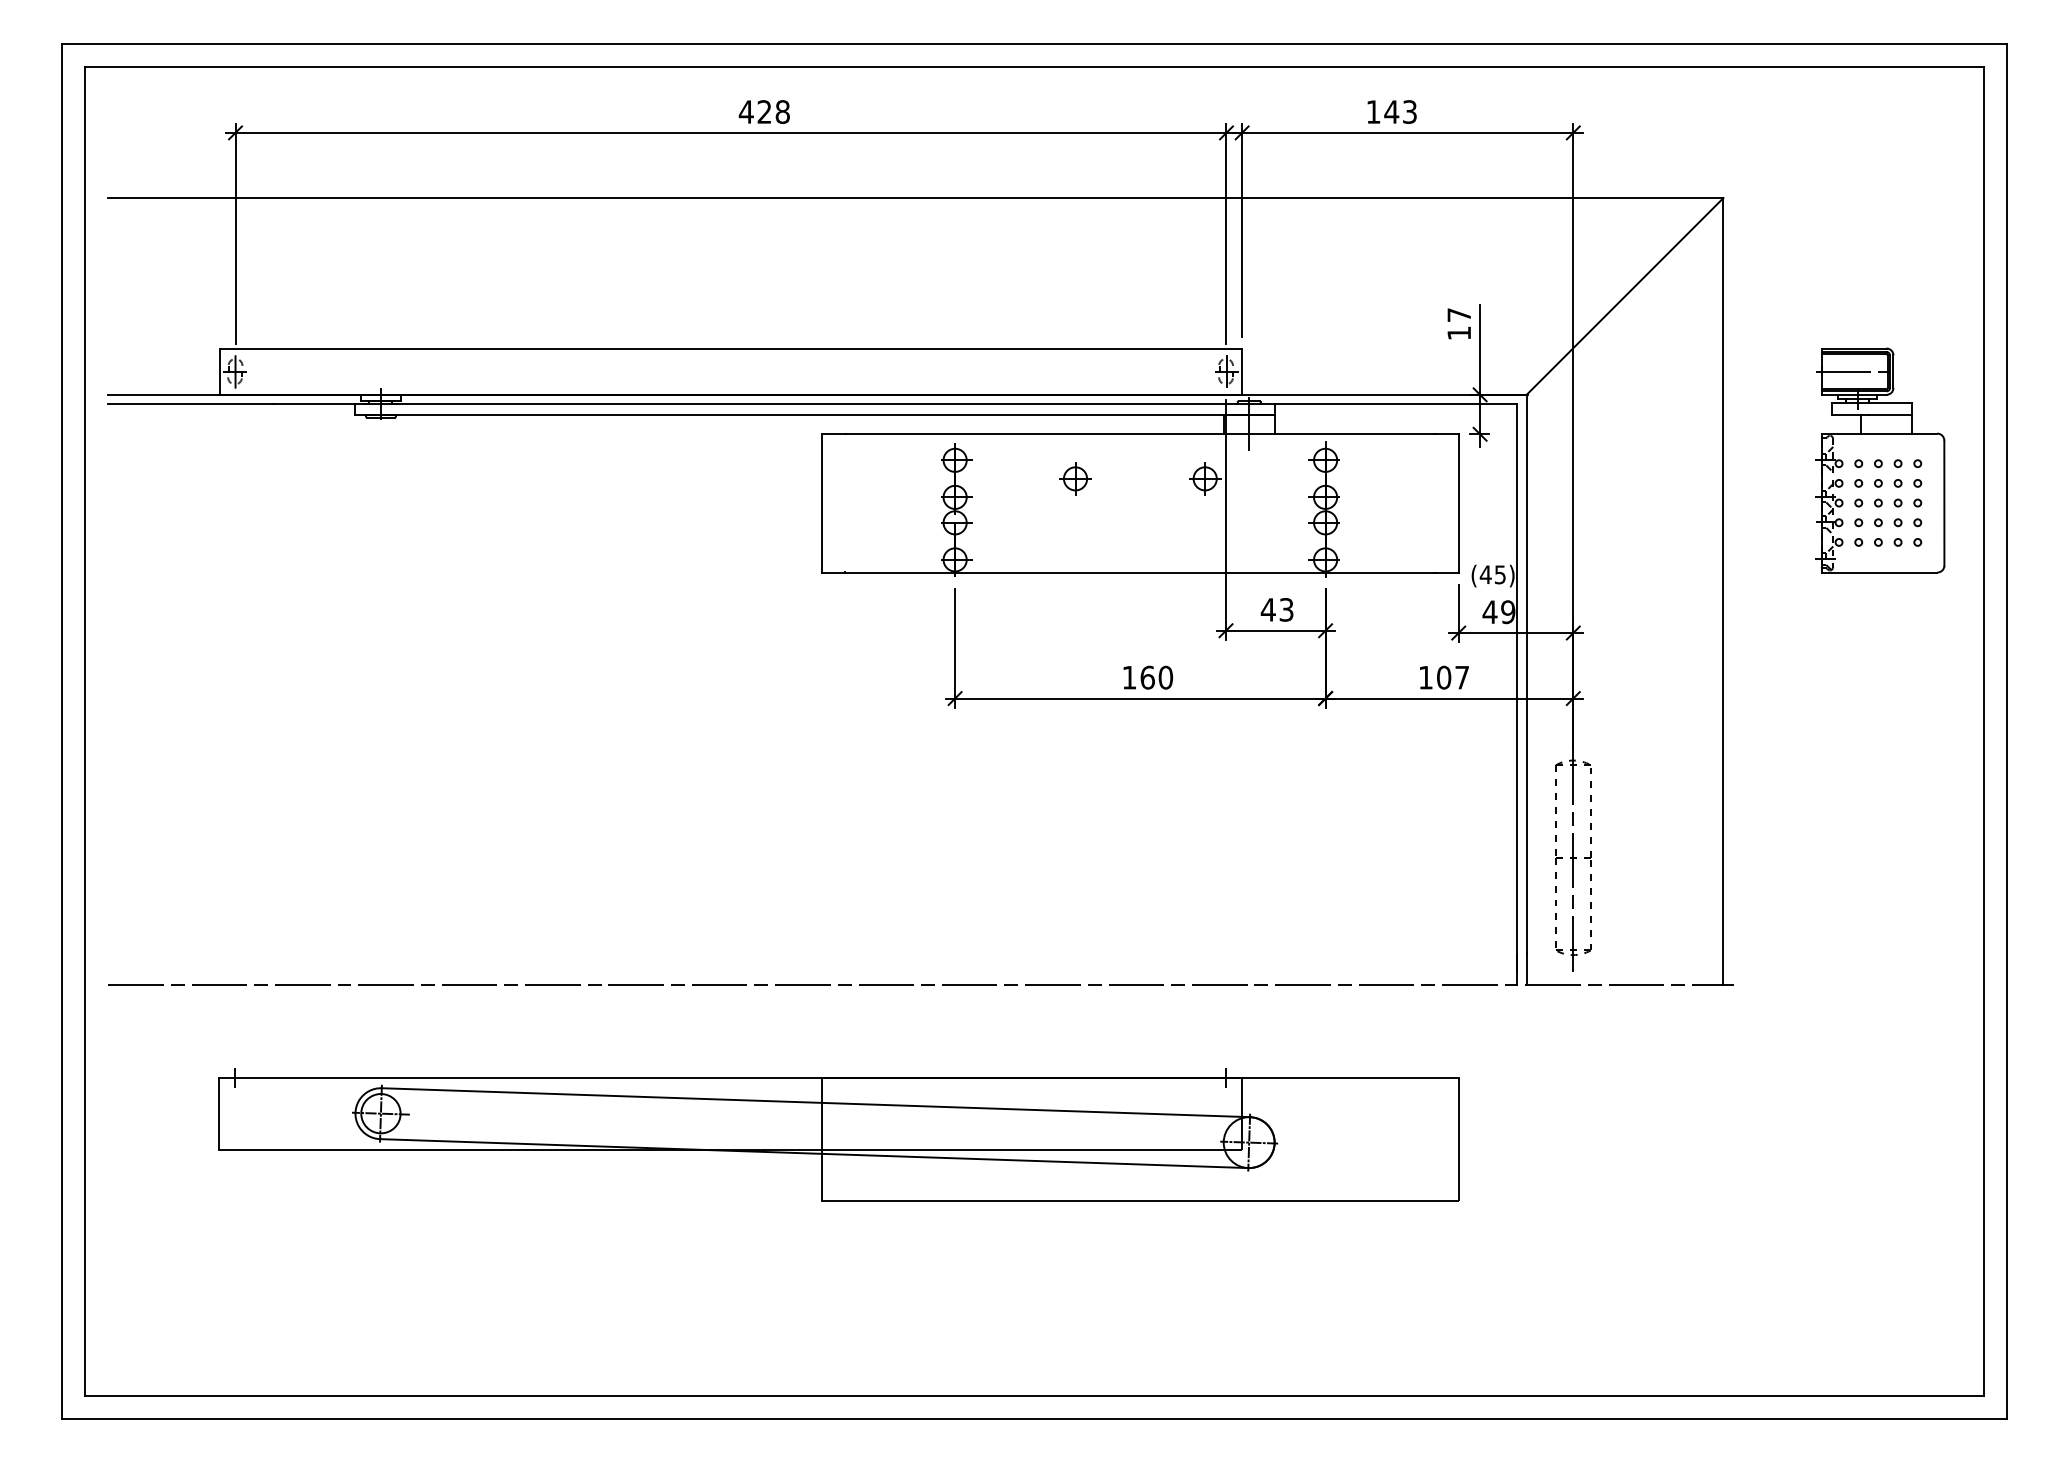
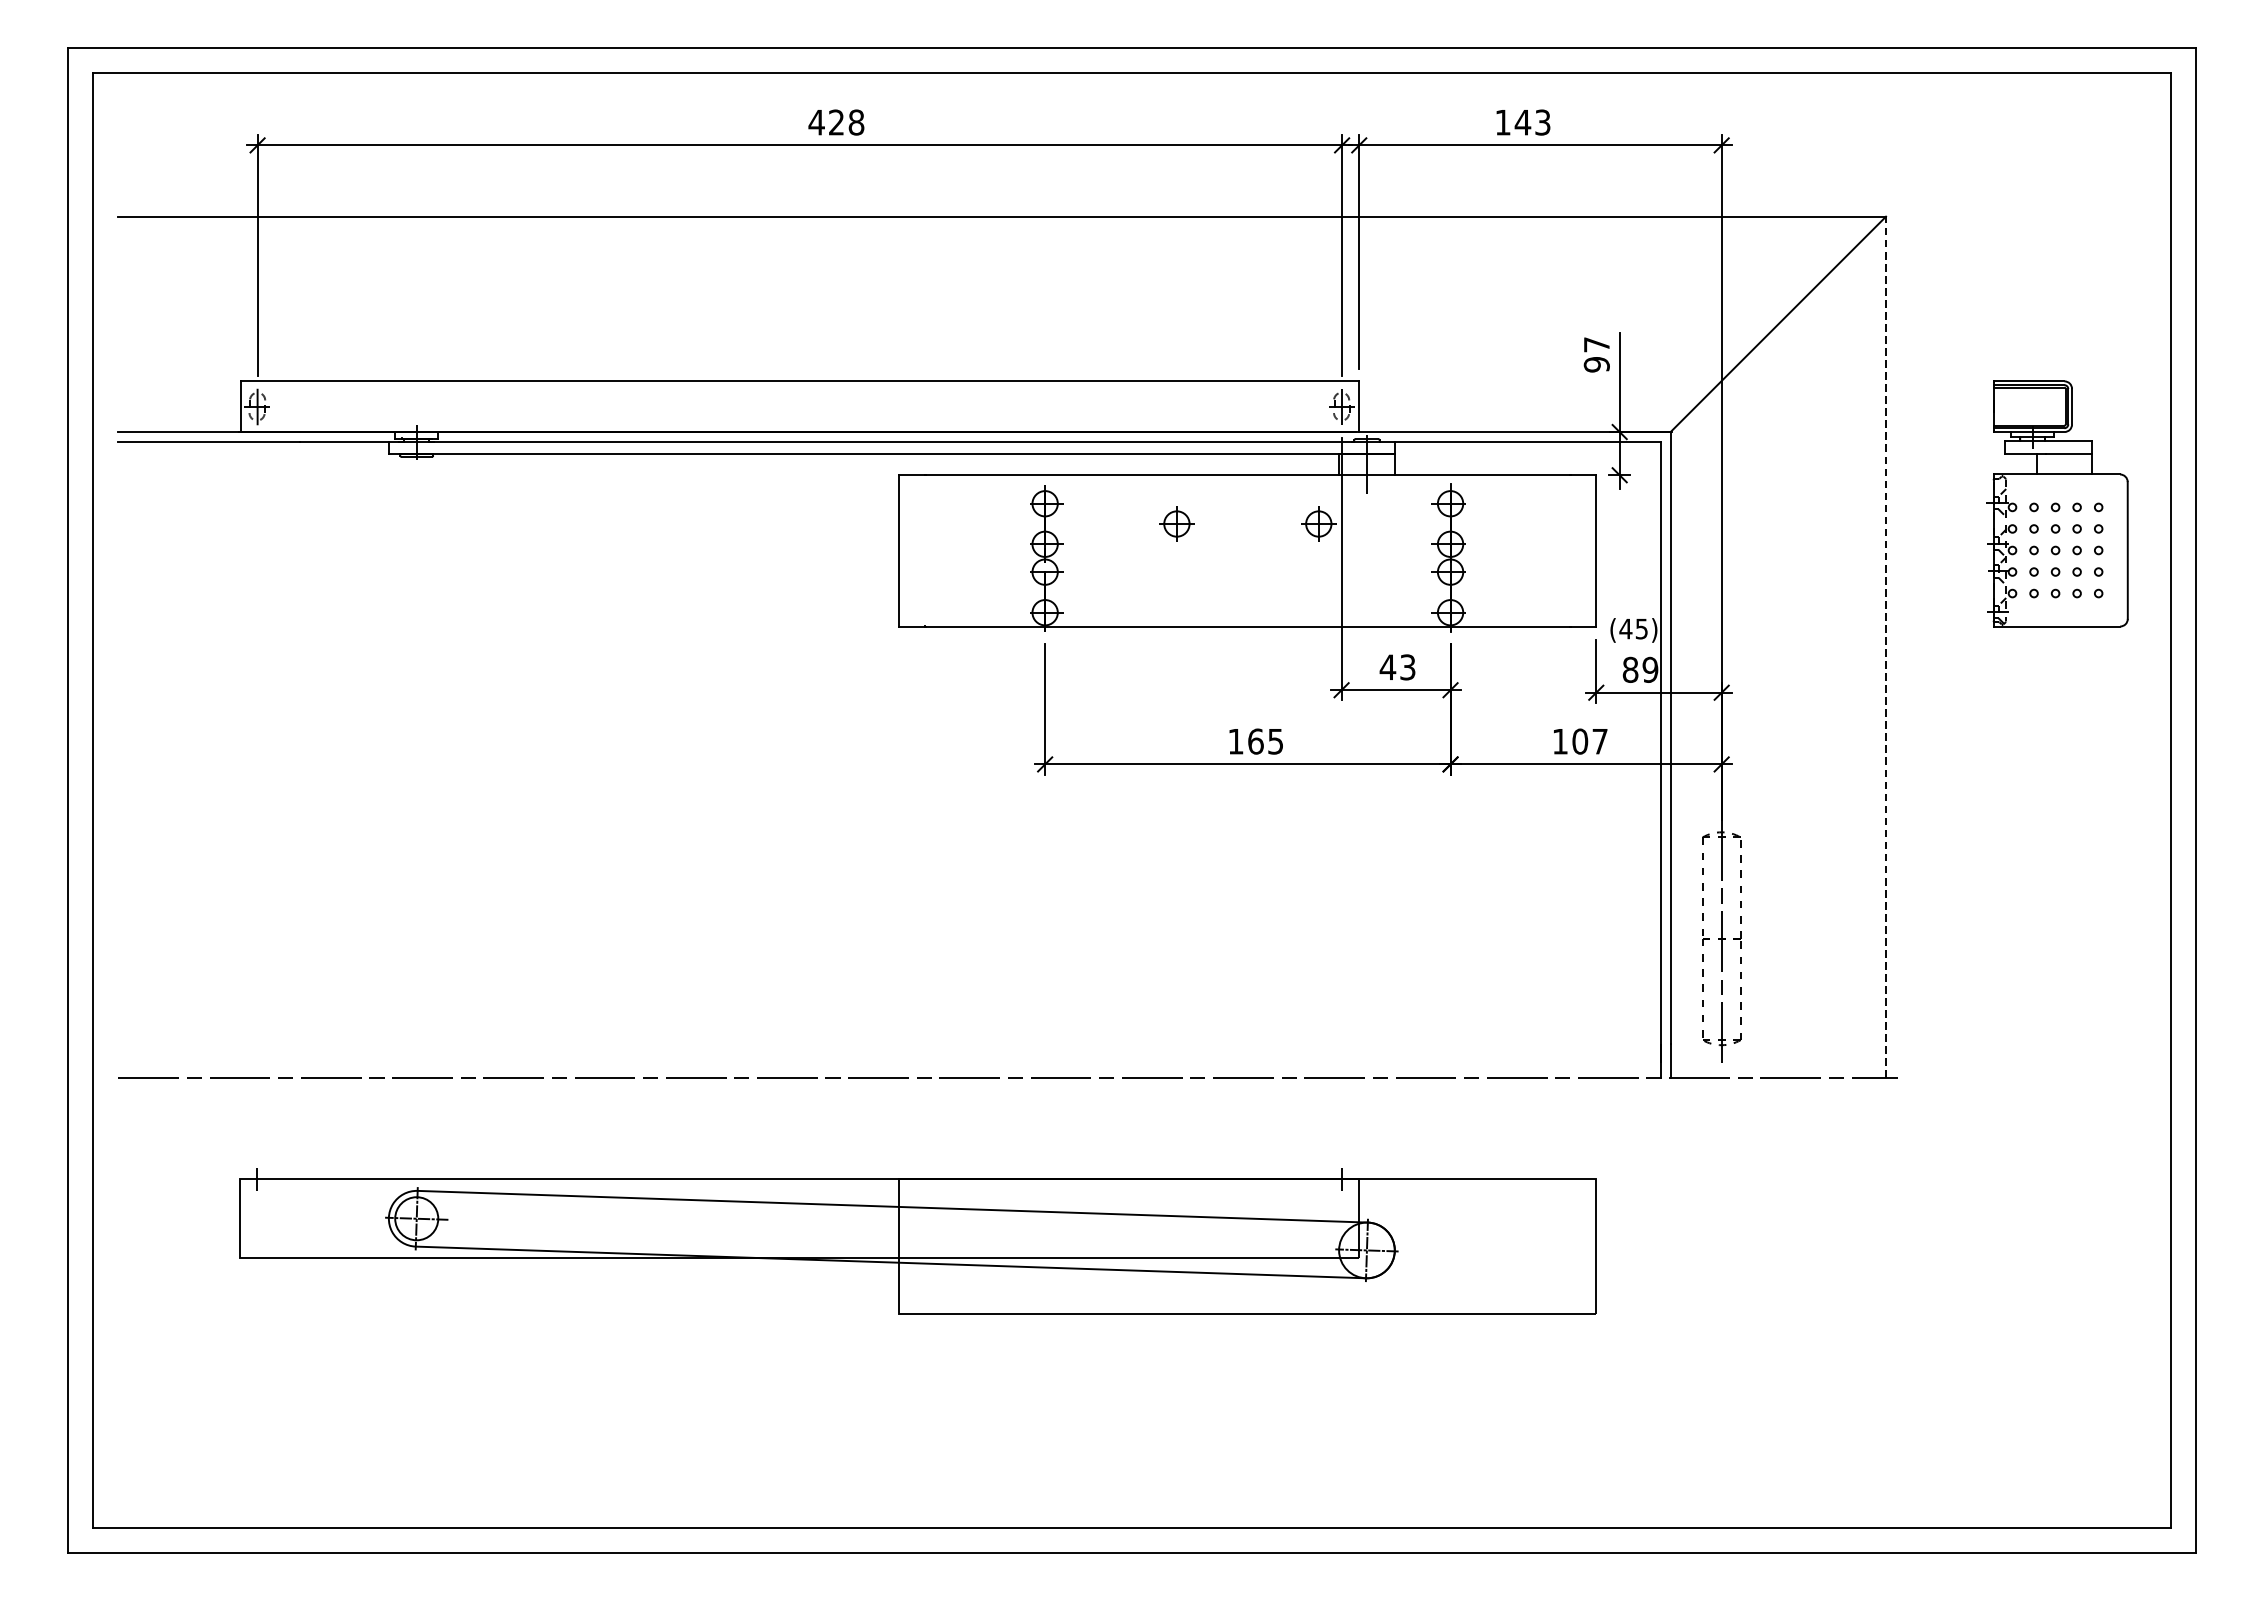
text: (1459, 333) -> (1597, 364), 17 -> 97
line: (1852, 371) -> (2027, 406), removed
line: (1723, 591) -> (1886, 647), solid -> dashed
text: (1489, 612) -> (1629, 670), 49 -> 89
text: (1165, 677) -> (1275, 741), 160 -> 165

